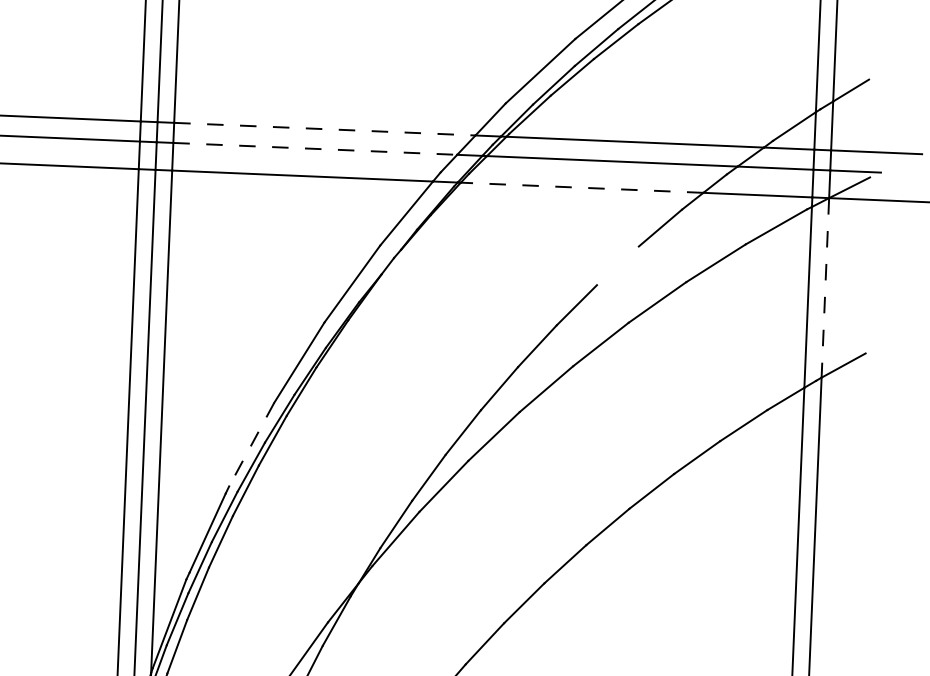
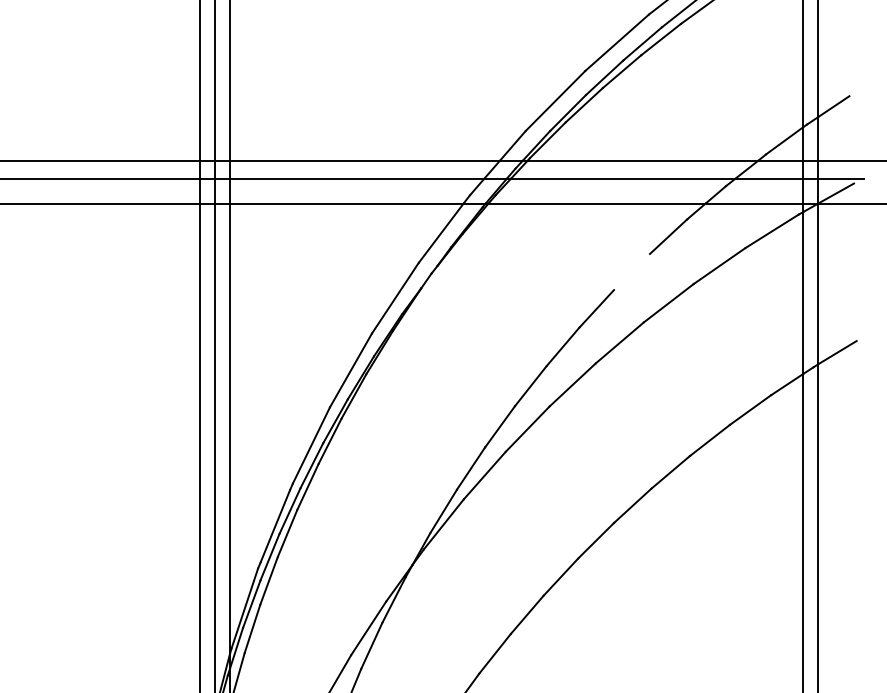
line: (324, 128) -> (364, 160), dashed -> solid
line: (315, 148) -> (357, 178), dashed -> solid
line: (582, 187) -> (597, 203), dashed -> solid
line: (825, 288) -> (818, 284), dashed -> solid
line: (251, 444) -> (311, 445), dashed -> solid

